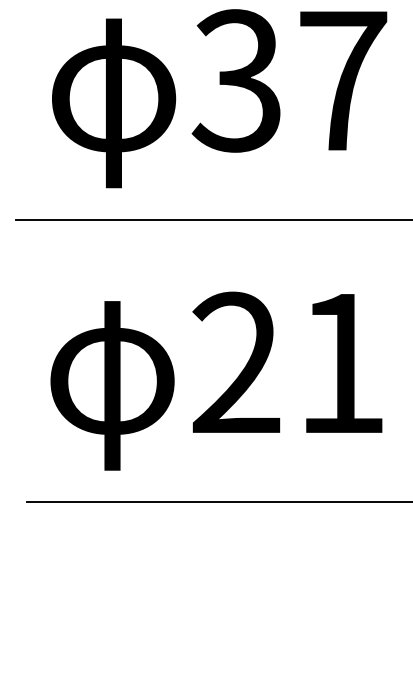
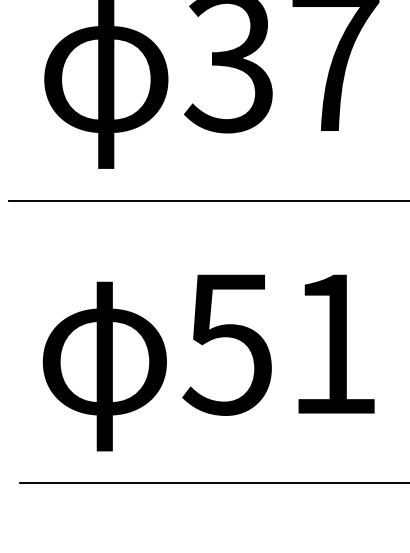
text: (235, 363) -> (227, 344), 21 -> 51

